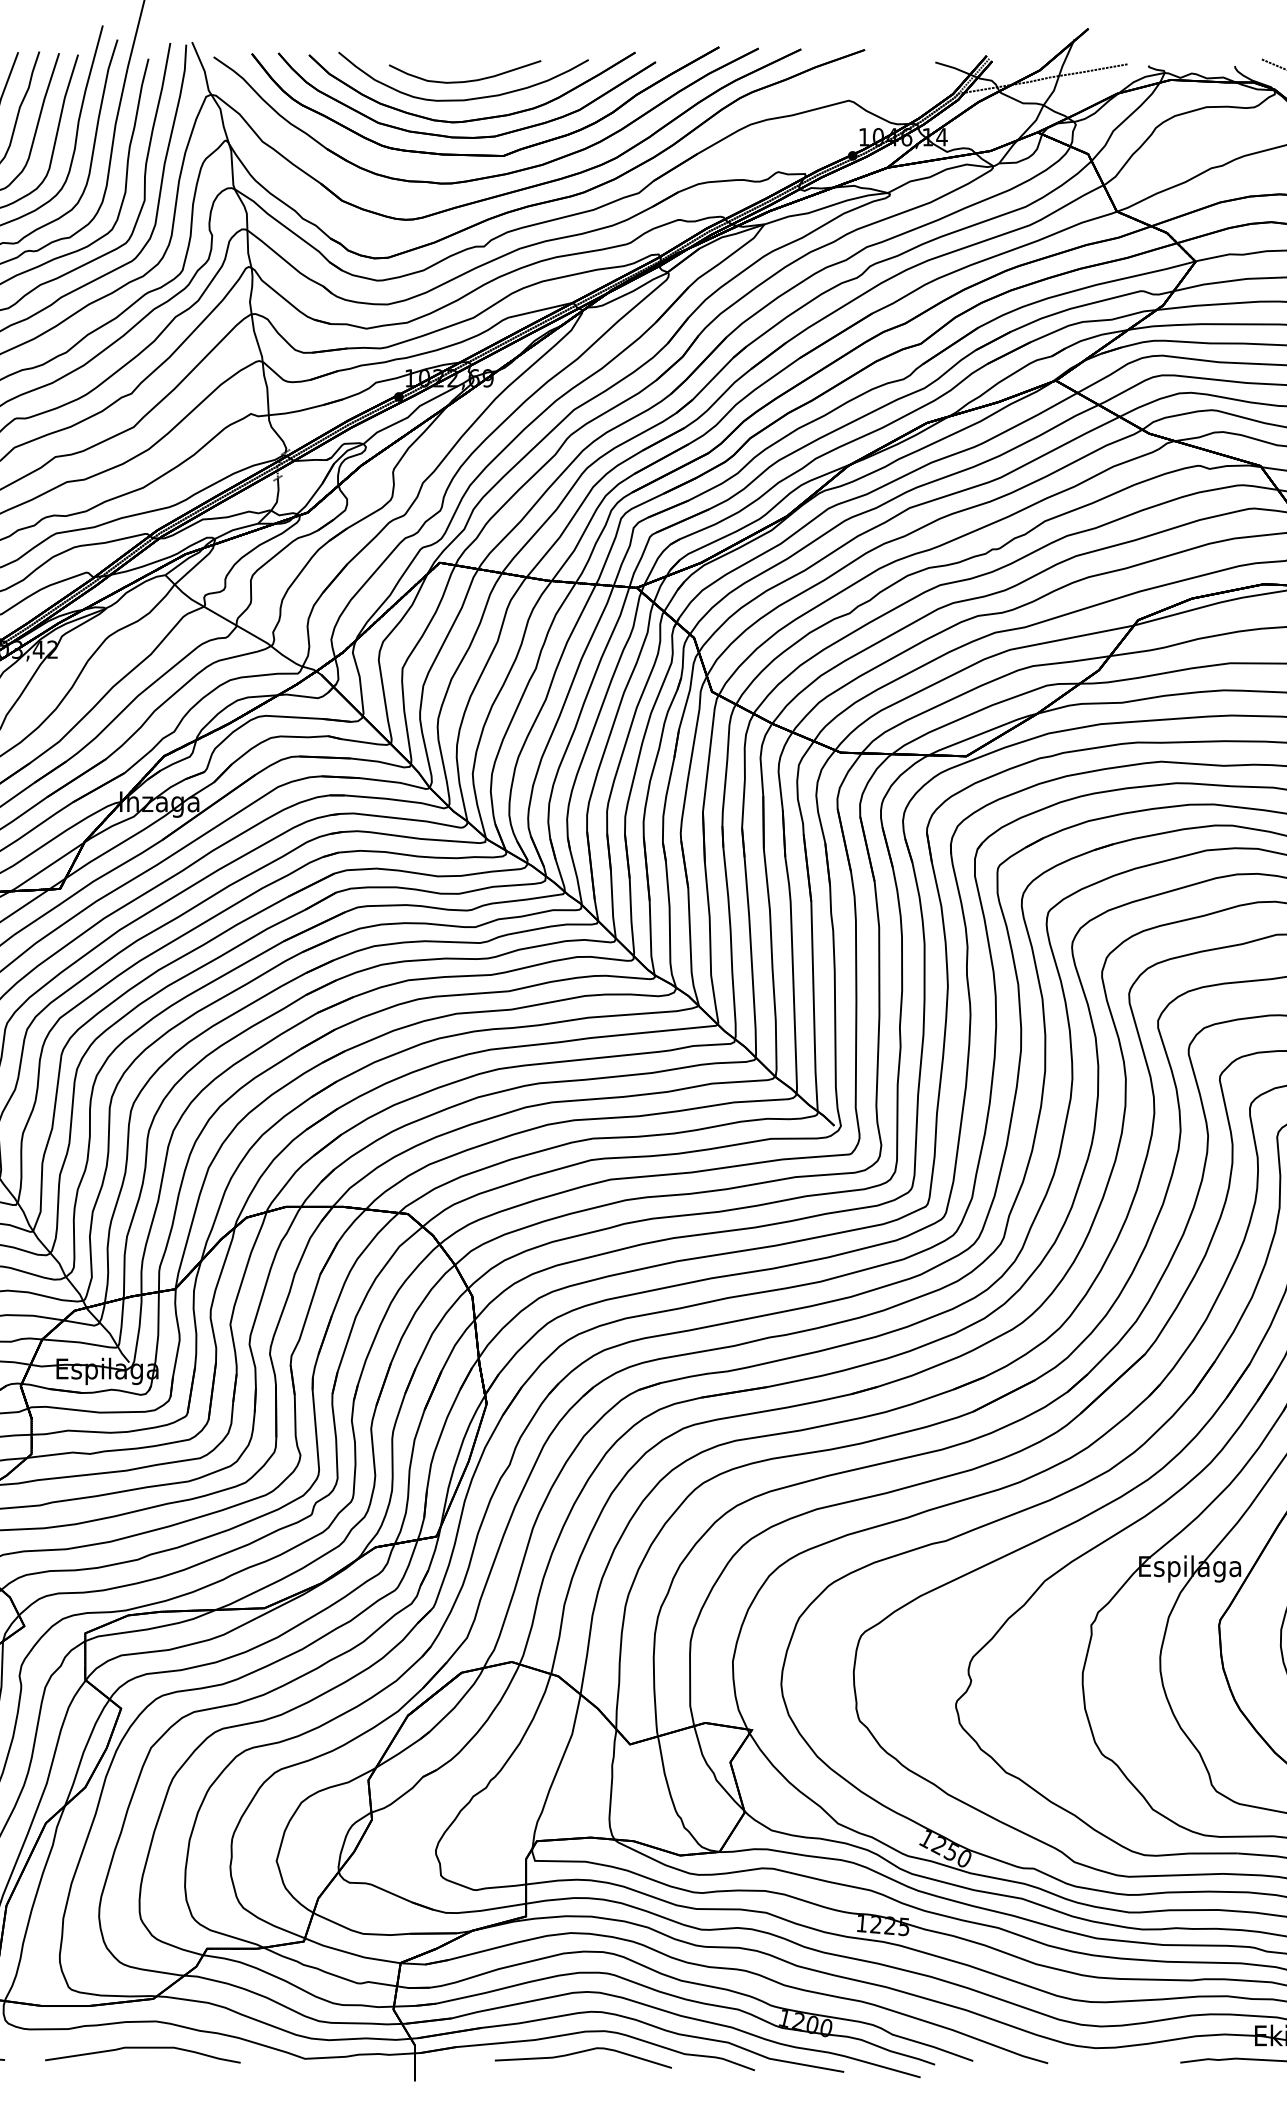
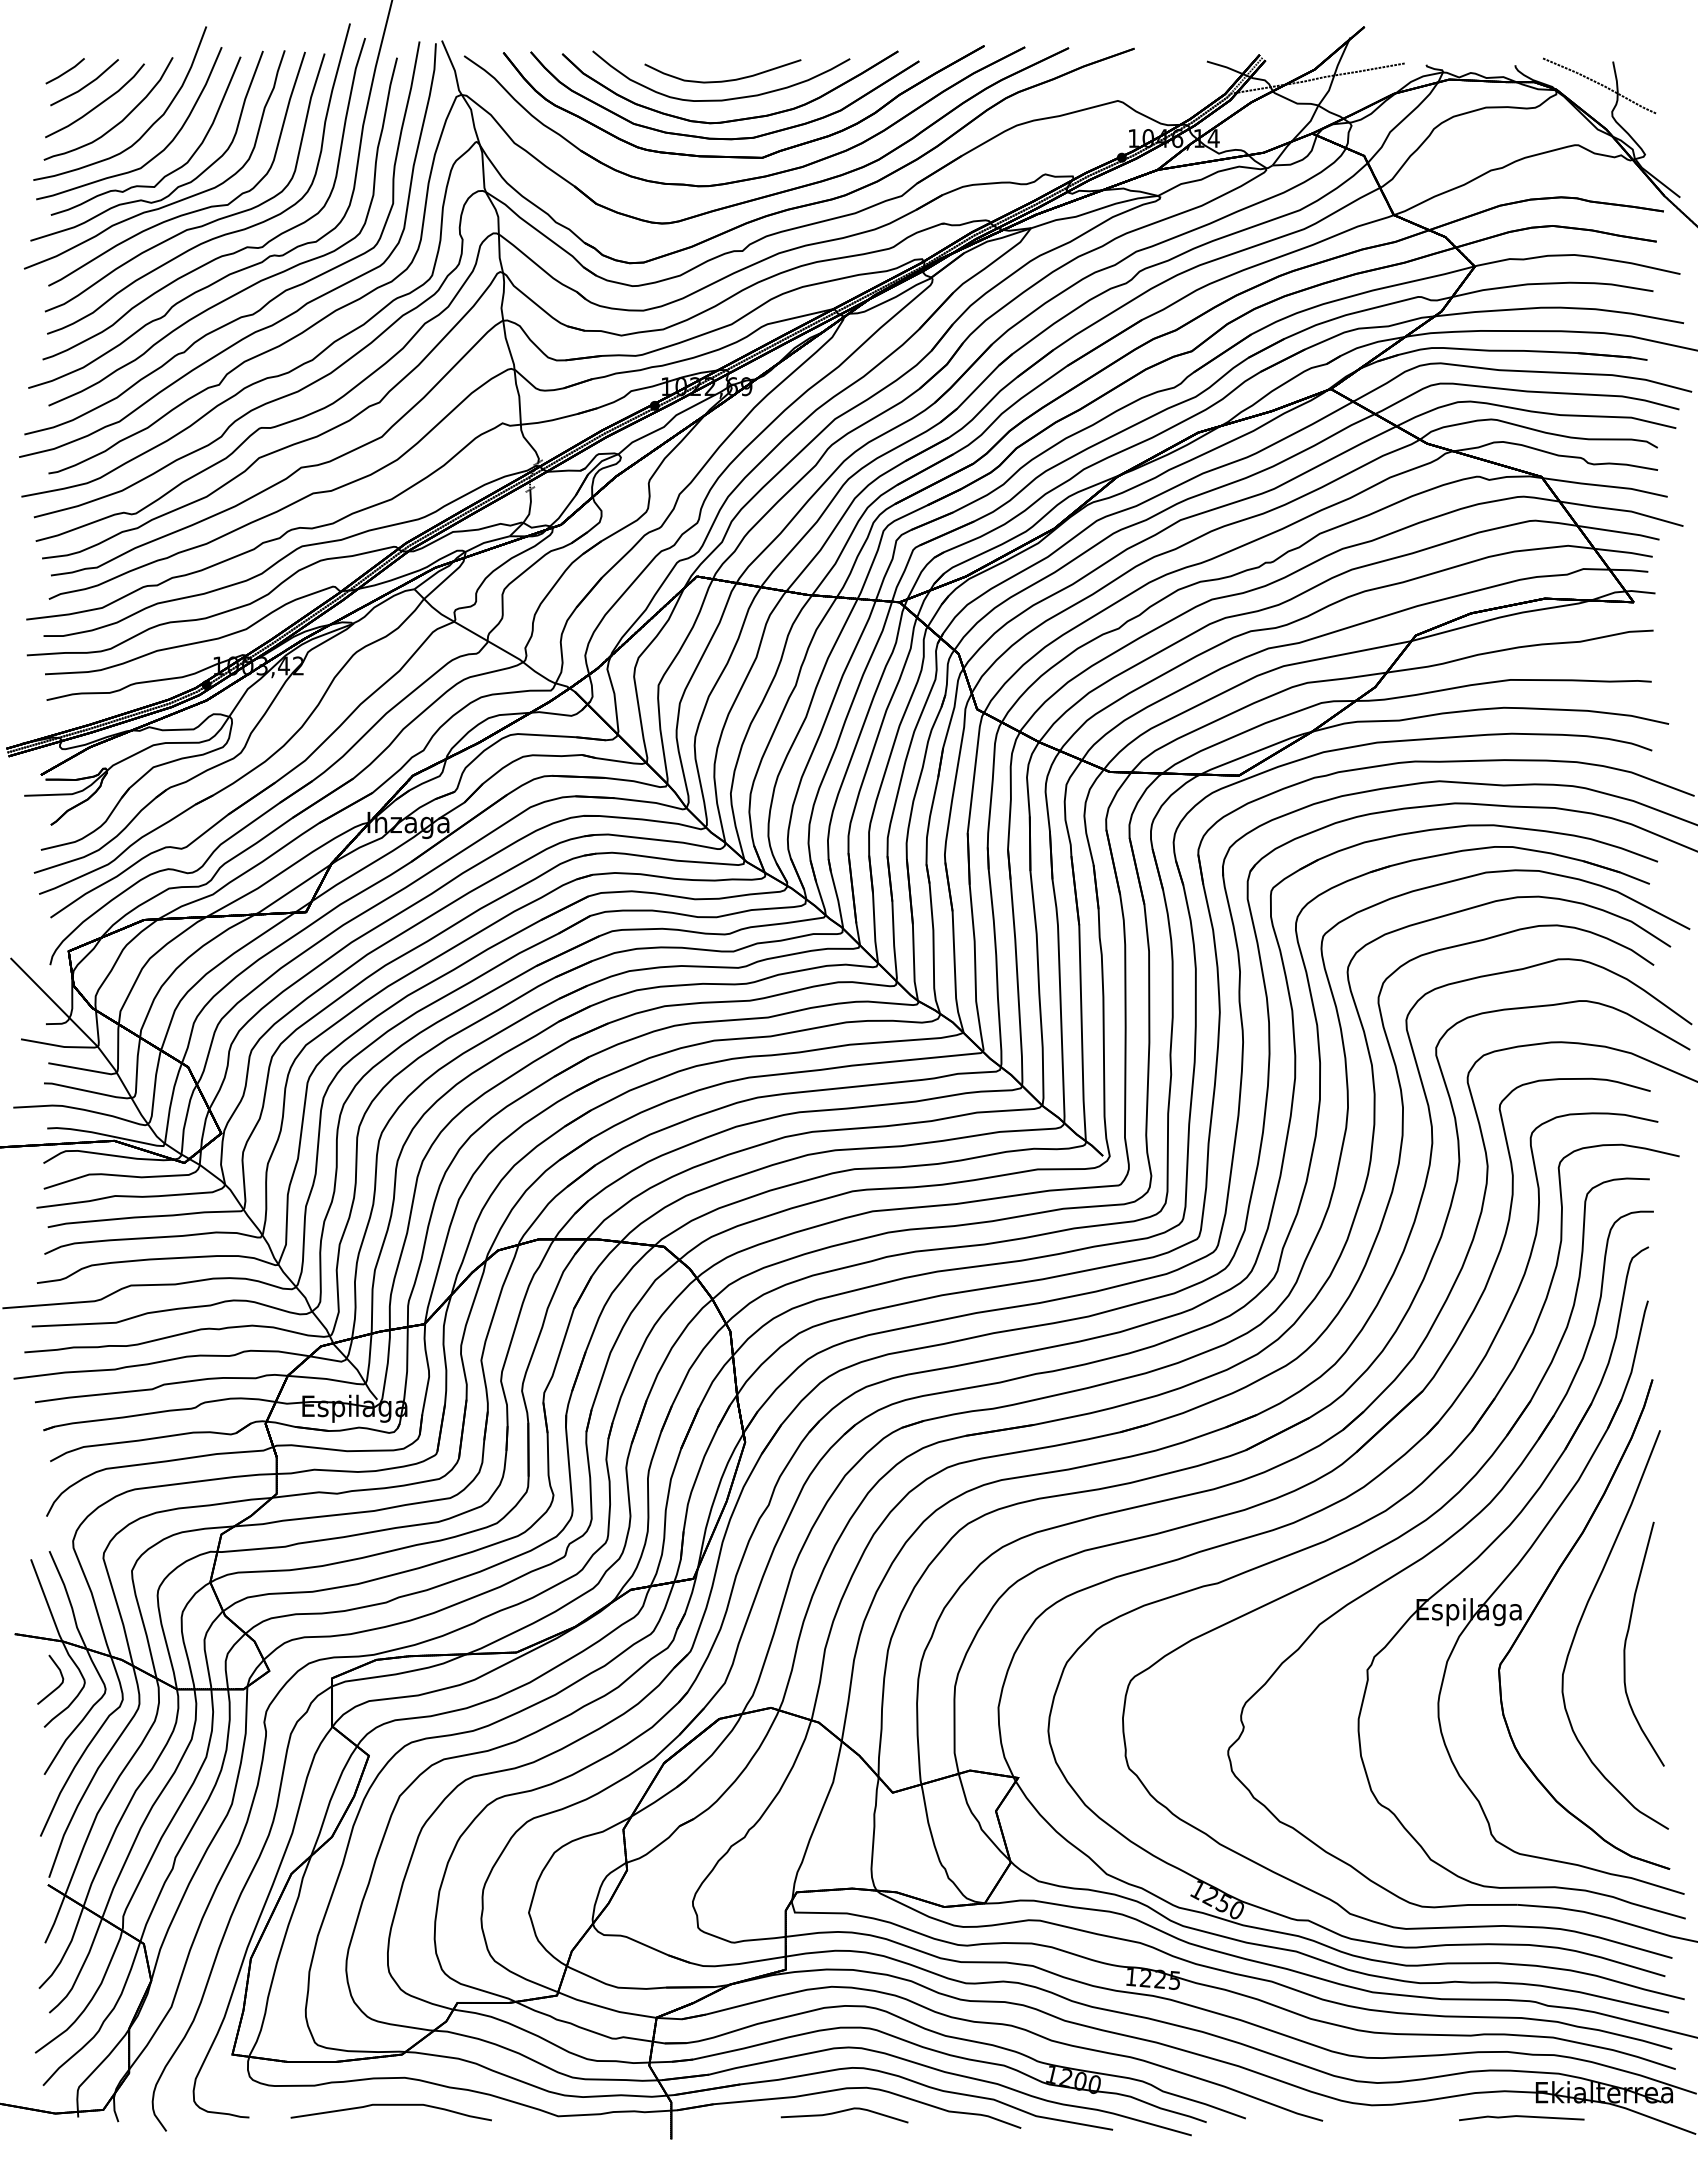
part: (583, 2058) -> (844, 2115), size x0.7

